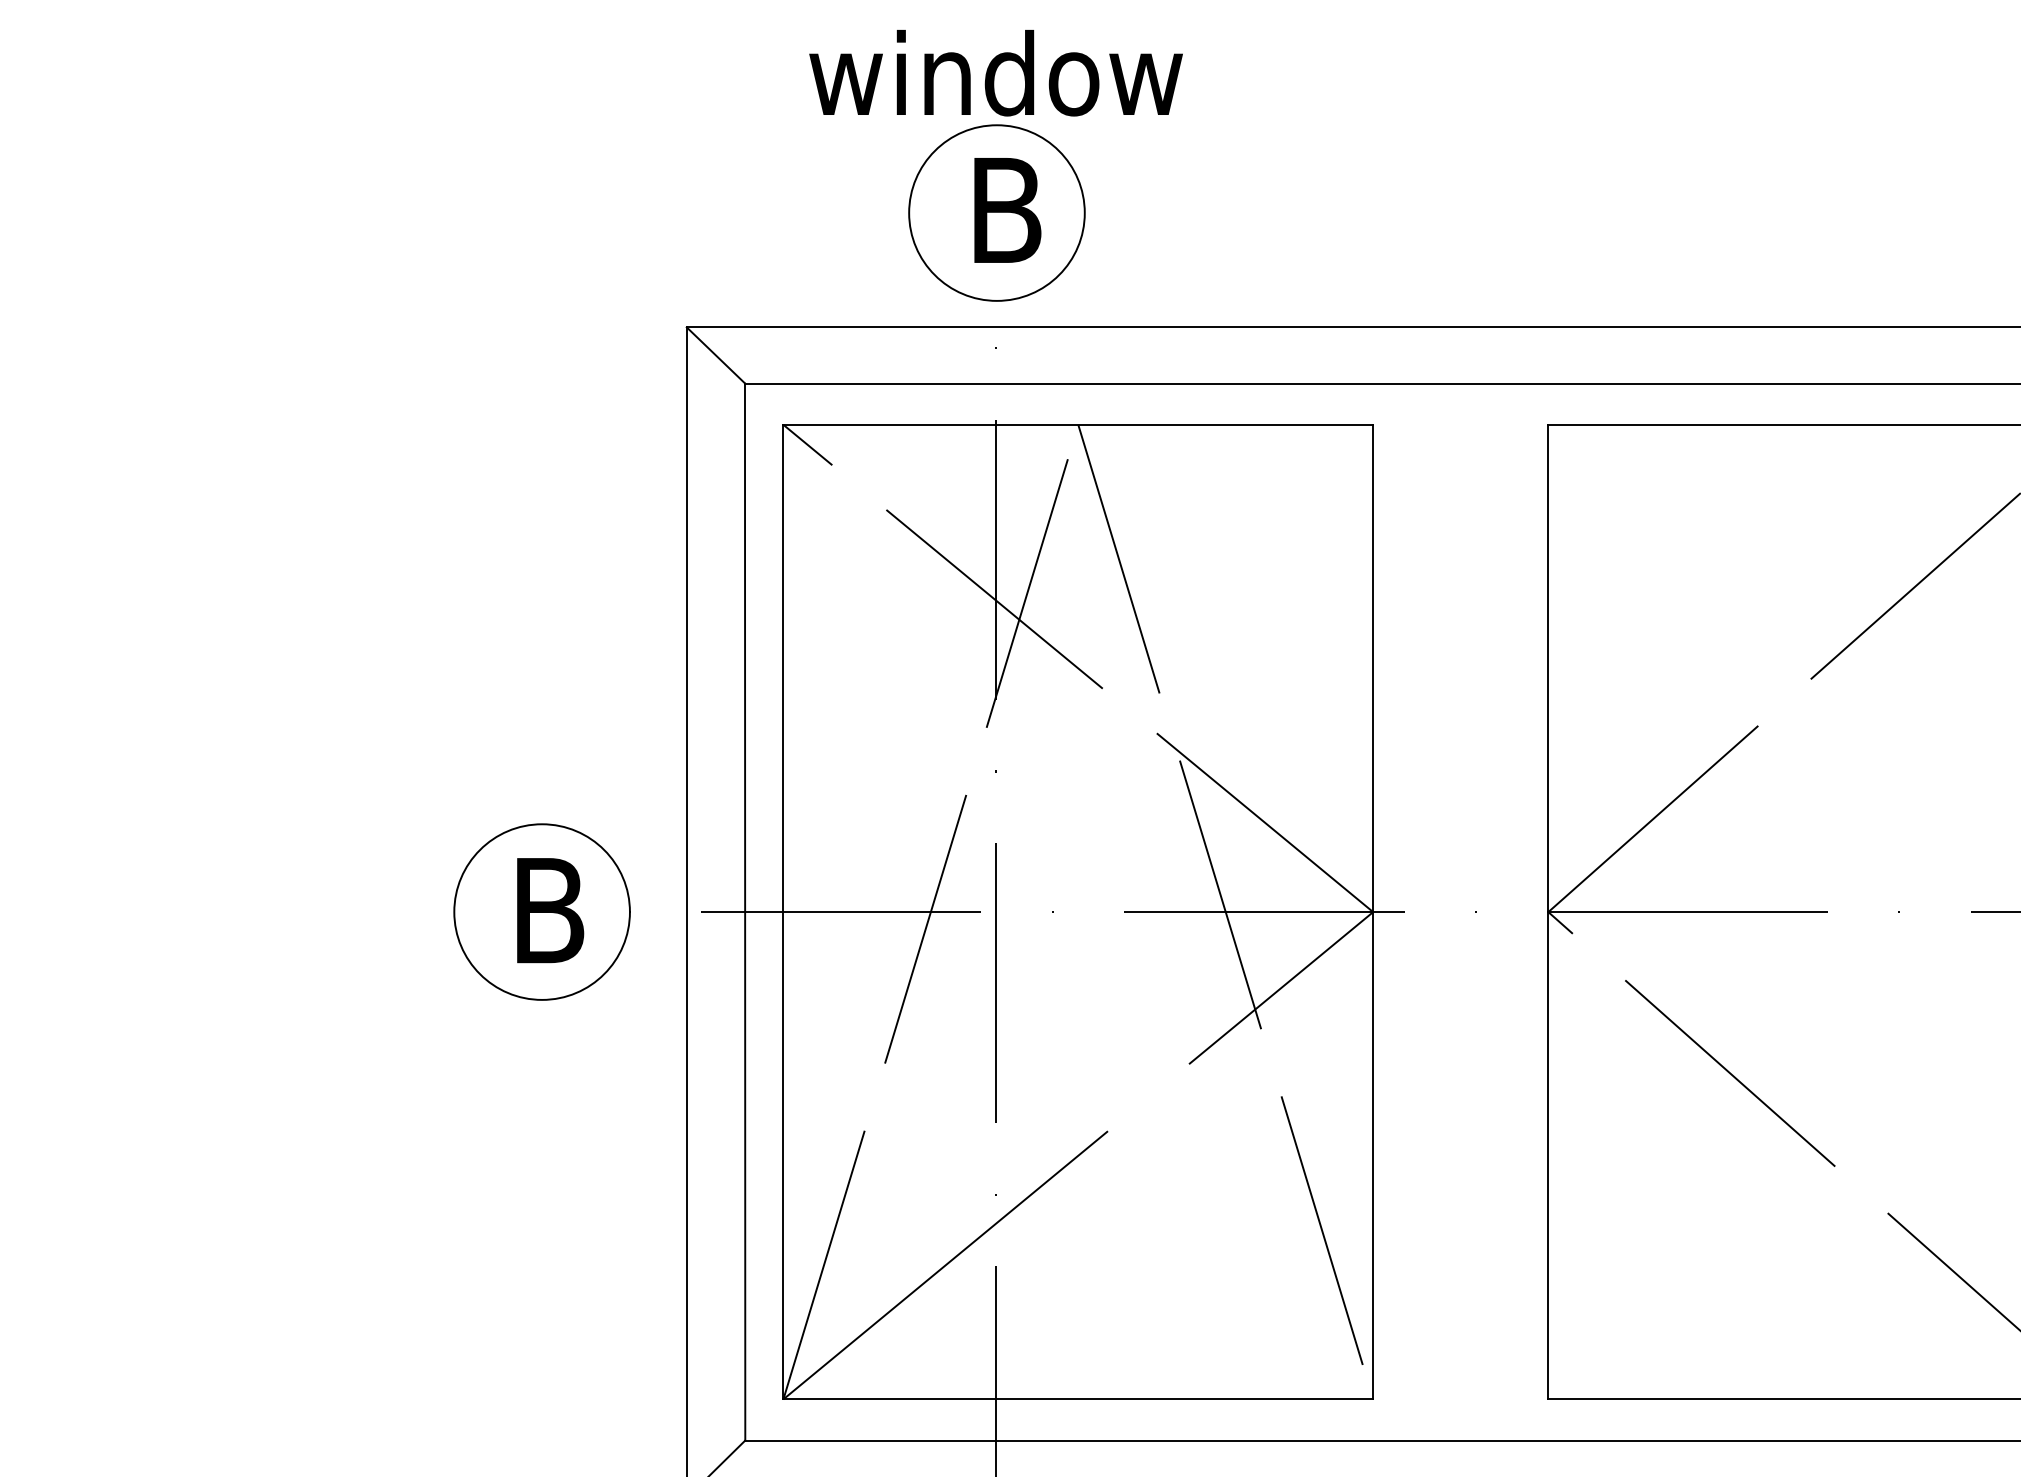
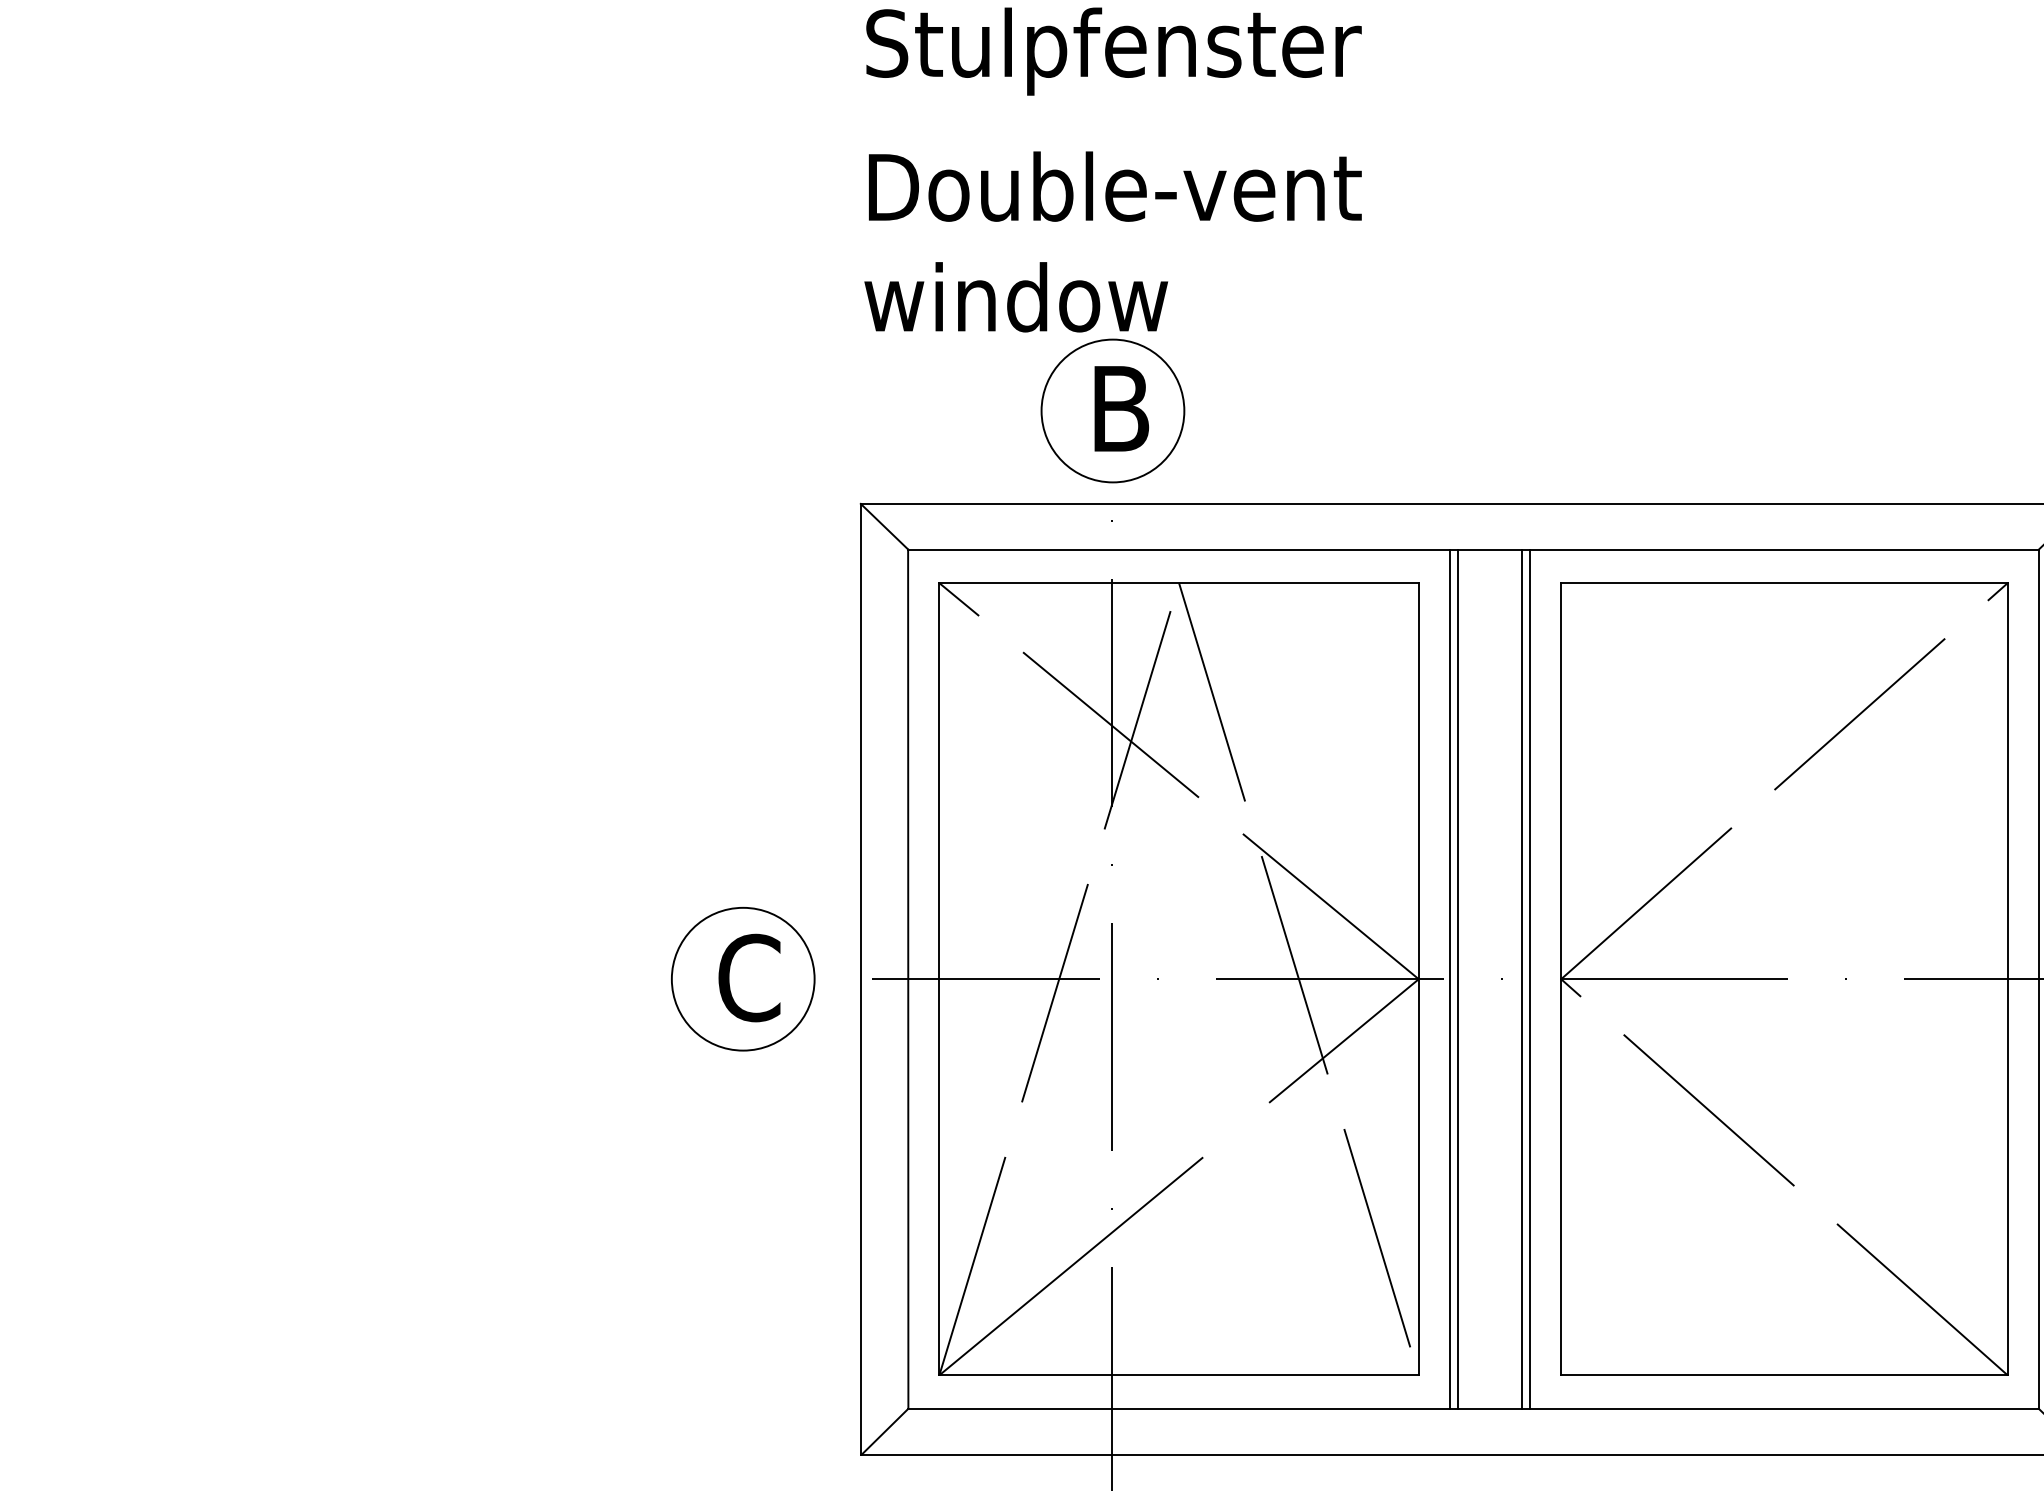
text: (996, 73) -> (1016, 297), moved
text: (549, 909) -> (749, 977), B -> C
line: (1410, 911) -> (1449, 978), added
line: (1420, 911) -> (1457, 978), added
line: (1499, 911) -> (1521, 978), added
line: (1510, 911) -> (1530, 978), added

